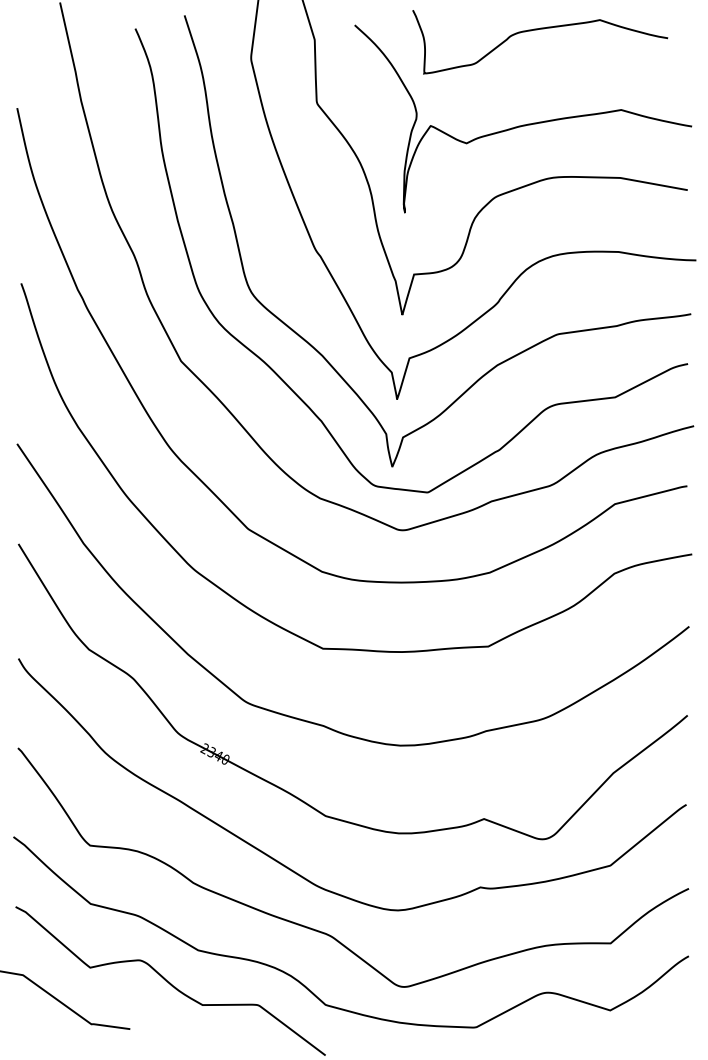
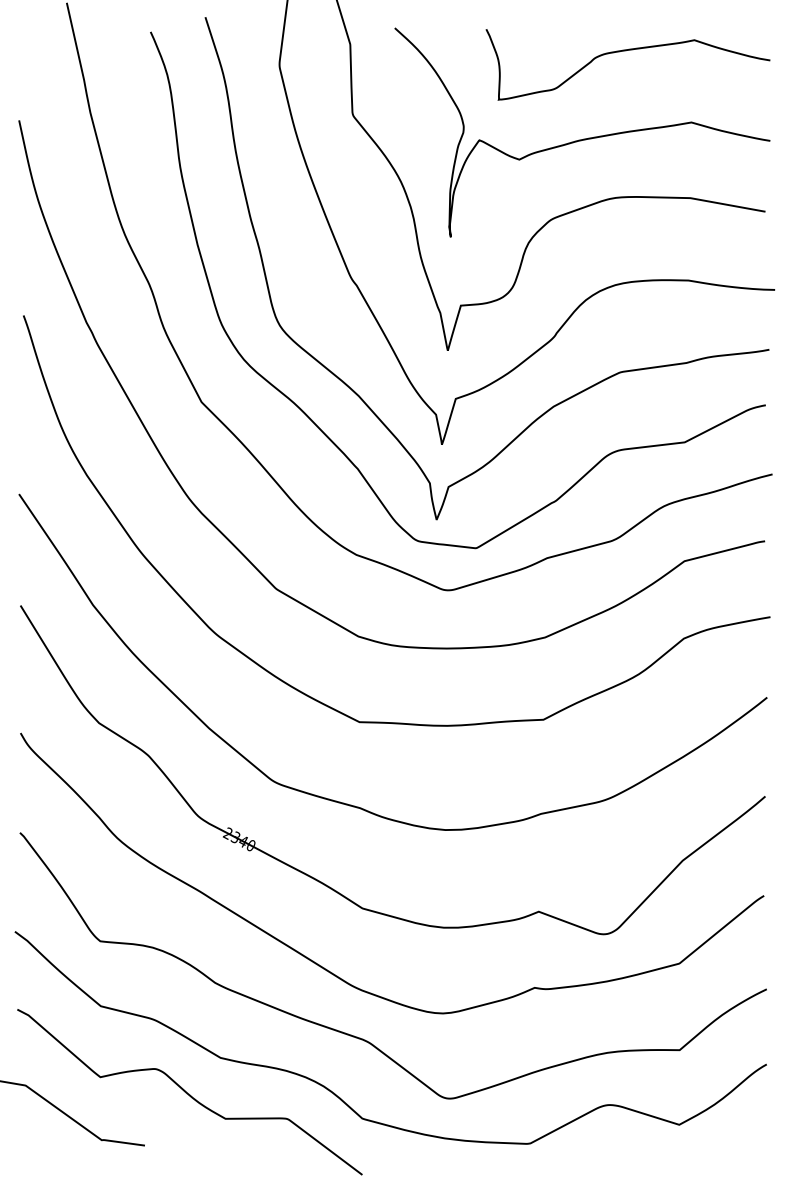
curve: (537, 30) -> (624, 51), moved

